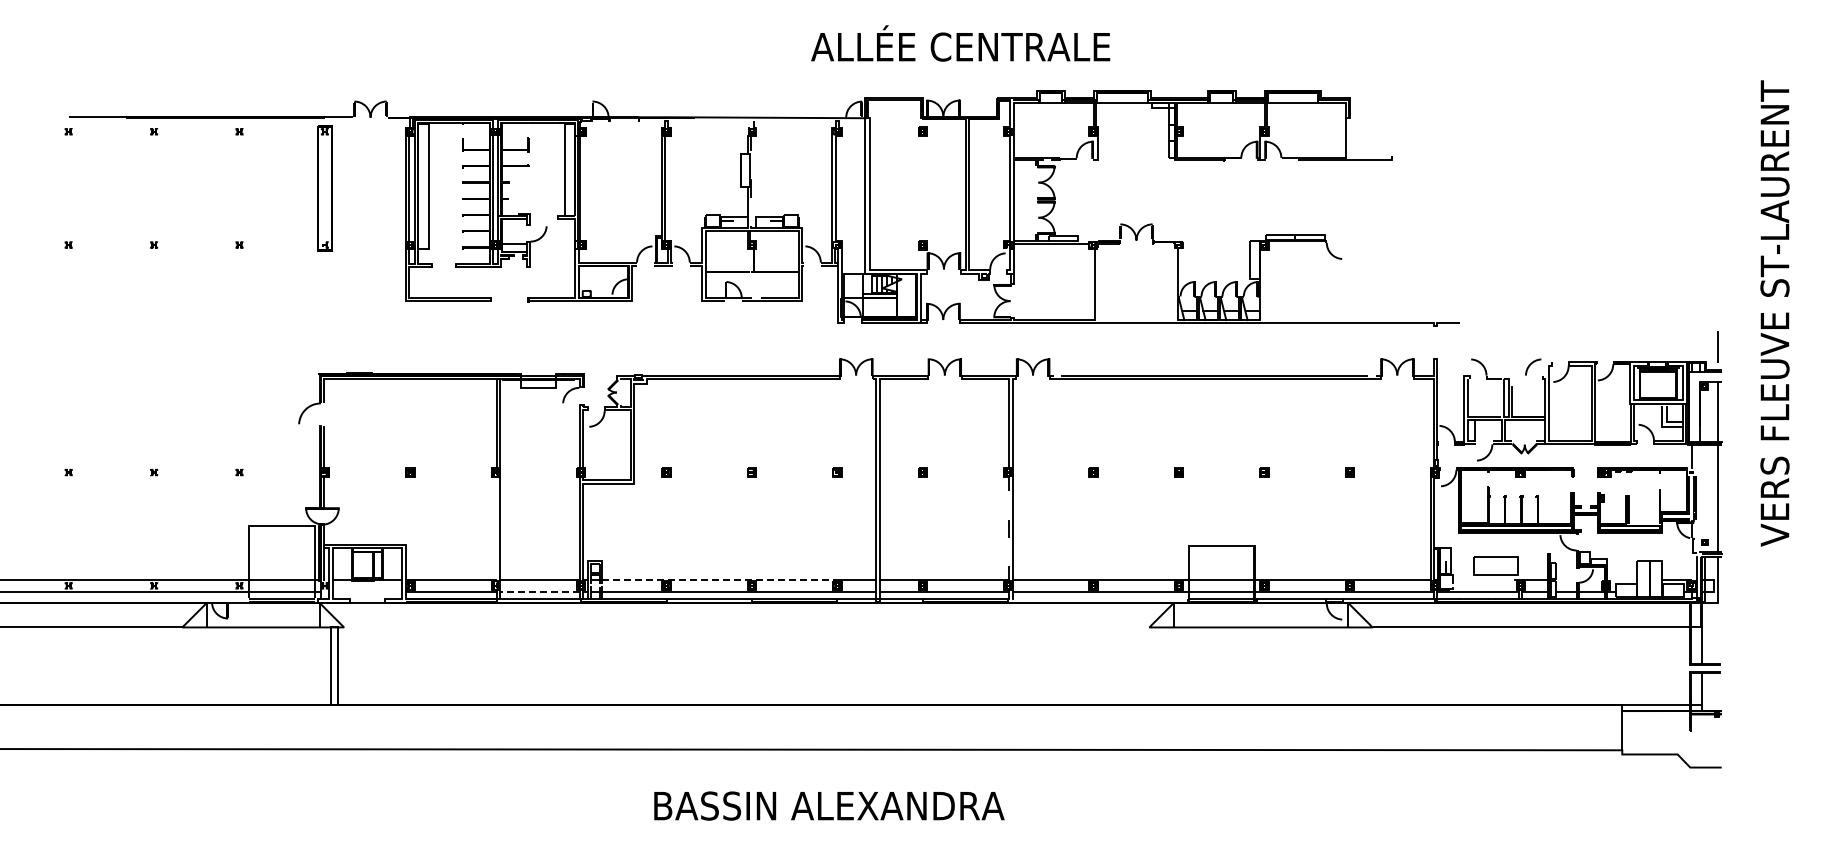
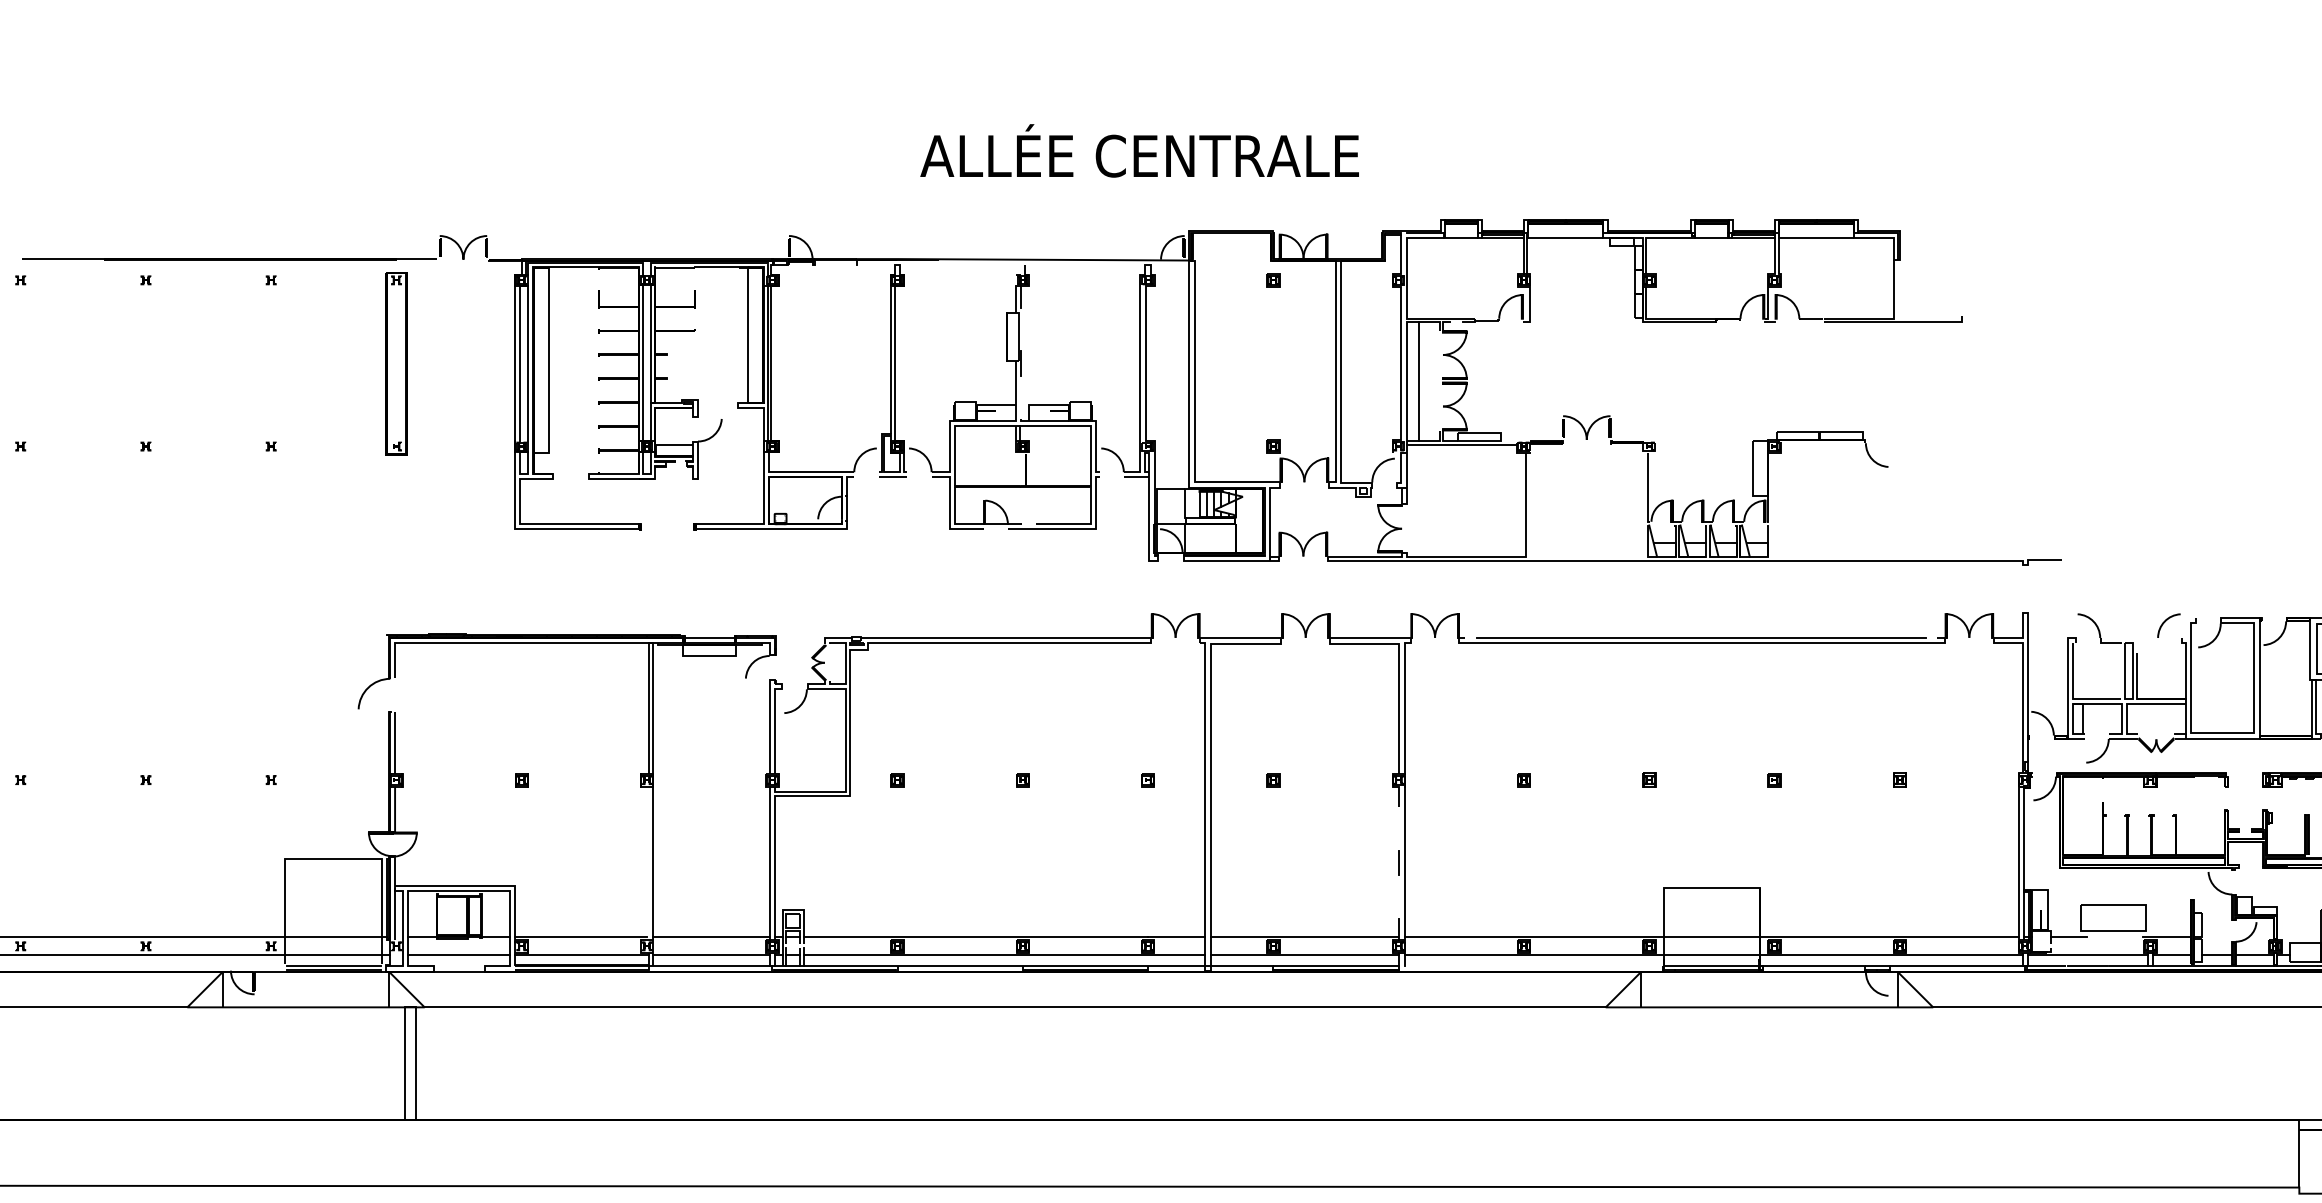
text: (960, 43) -> (1139, 150), moved
line: (1021, 200) -> (1418, 381), added
line: (720, 579) -> (976, 937), dashed -> solid
line: (1464, 579) -> (2067, 937), added
line: (367, 591) -> (458, 954), added
line: (539, 591) -> (711, 954), dashed -> solid
line: (746, 627) -> (1014, 1007), added

